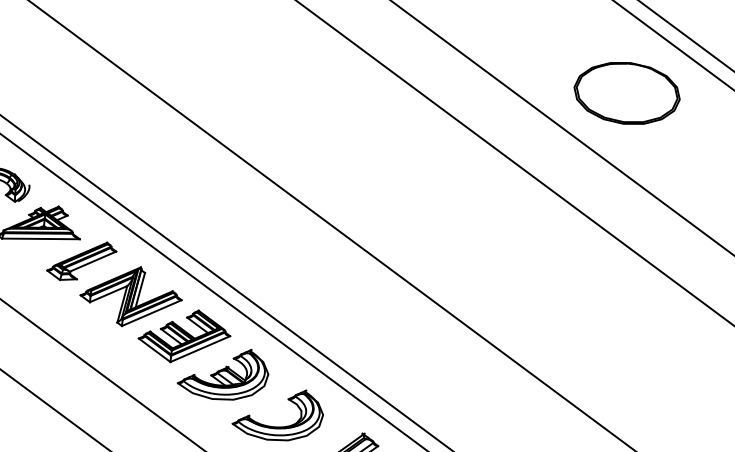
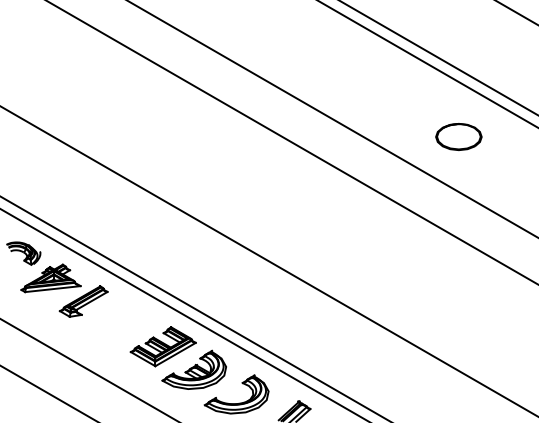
part: (626, 92) -> (458, 136), size x0.6
part: (130, 296) -> (121, 322), removed

